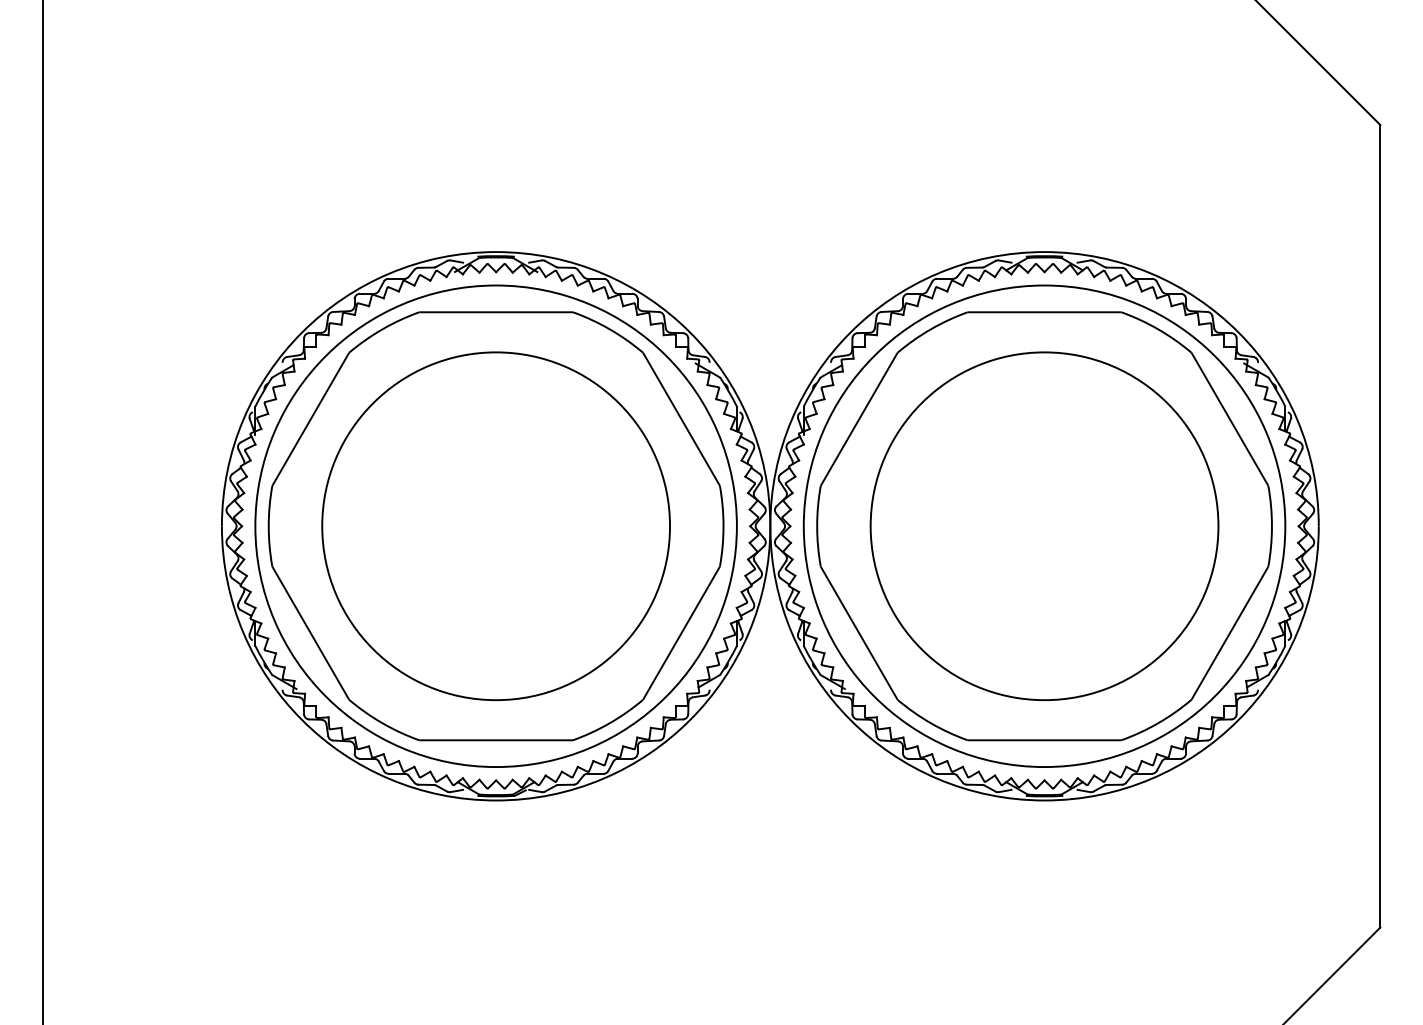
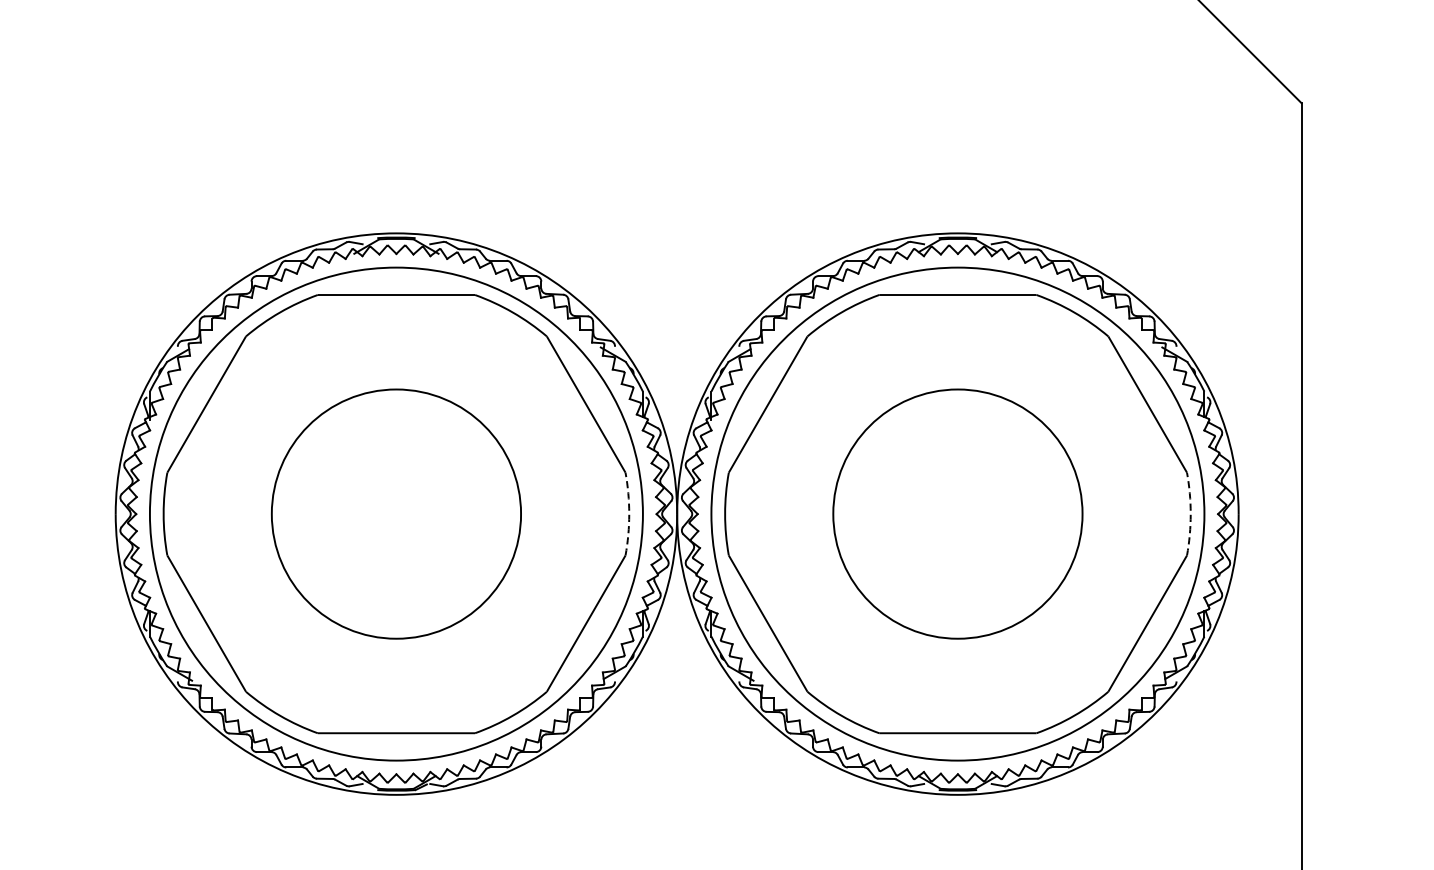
circle: (496, 526) -> (396, 514), size x0.7
arc: (723, 526) -> (629, 514), solid -> dashed
circle: (1044, 526) -> (957, 514), size x0.7
arc: (1271, 526) -> (1190, 514), solid -> dashed

